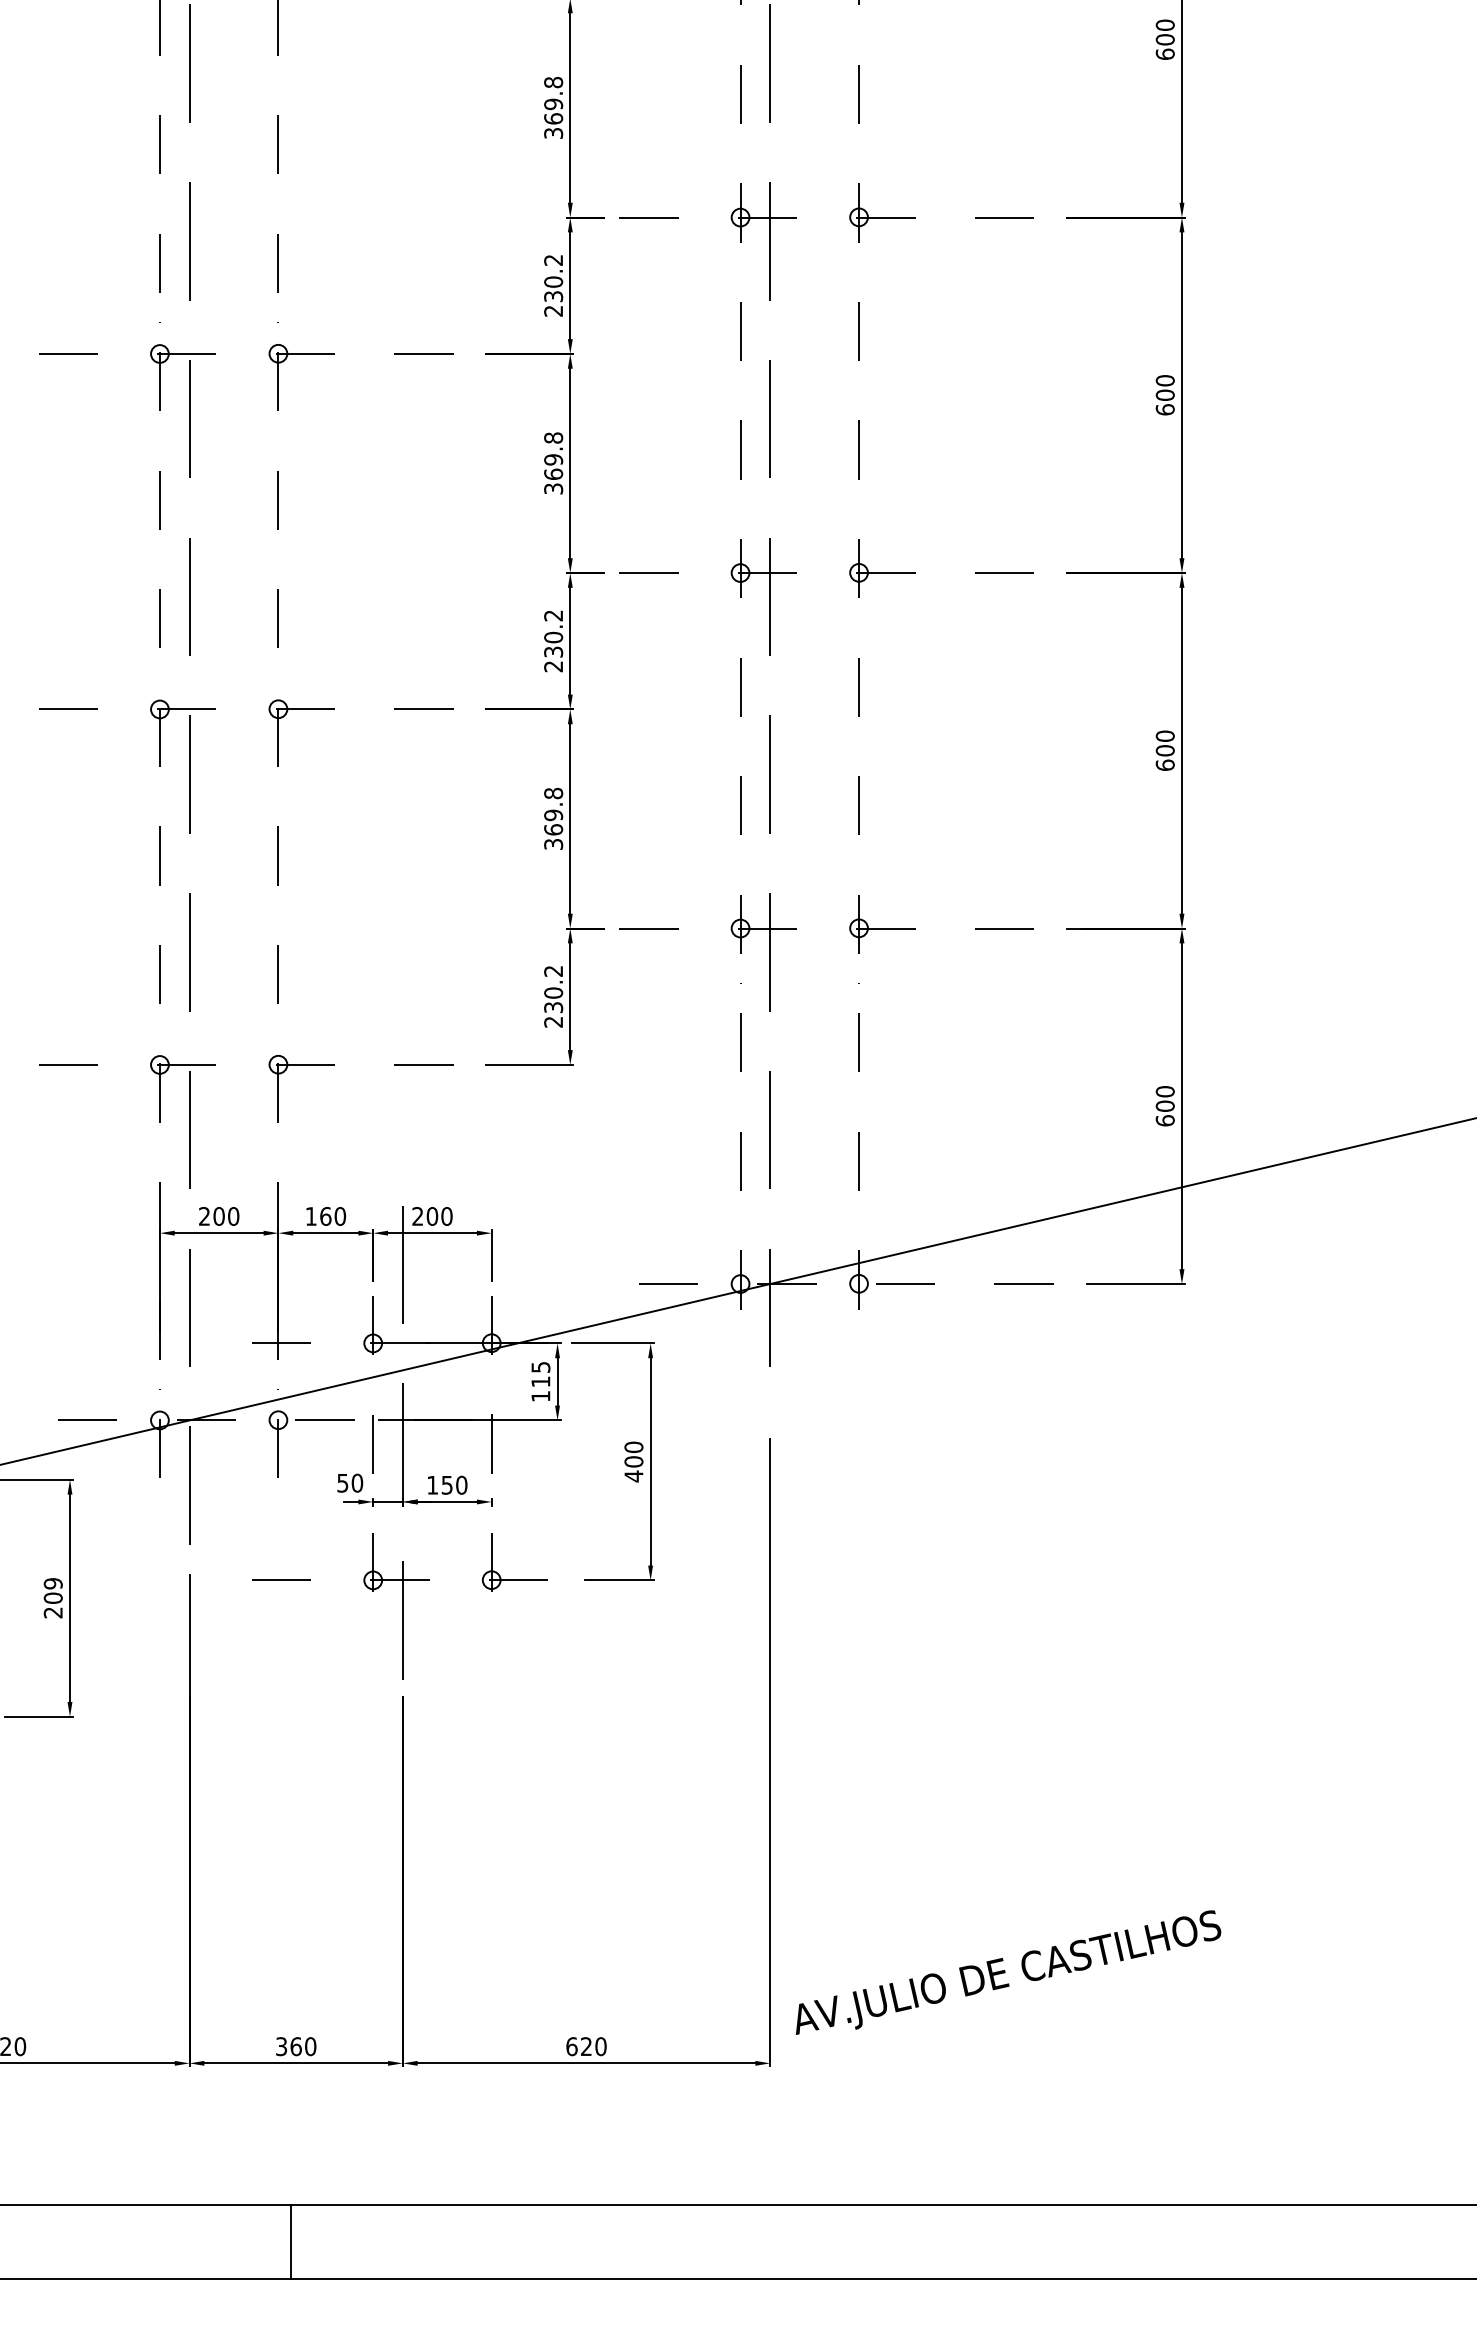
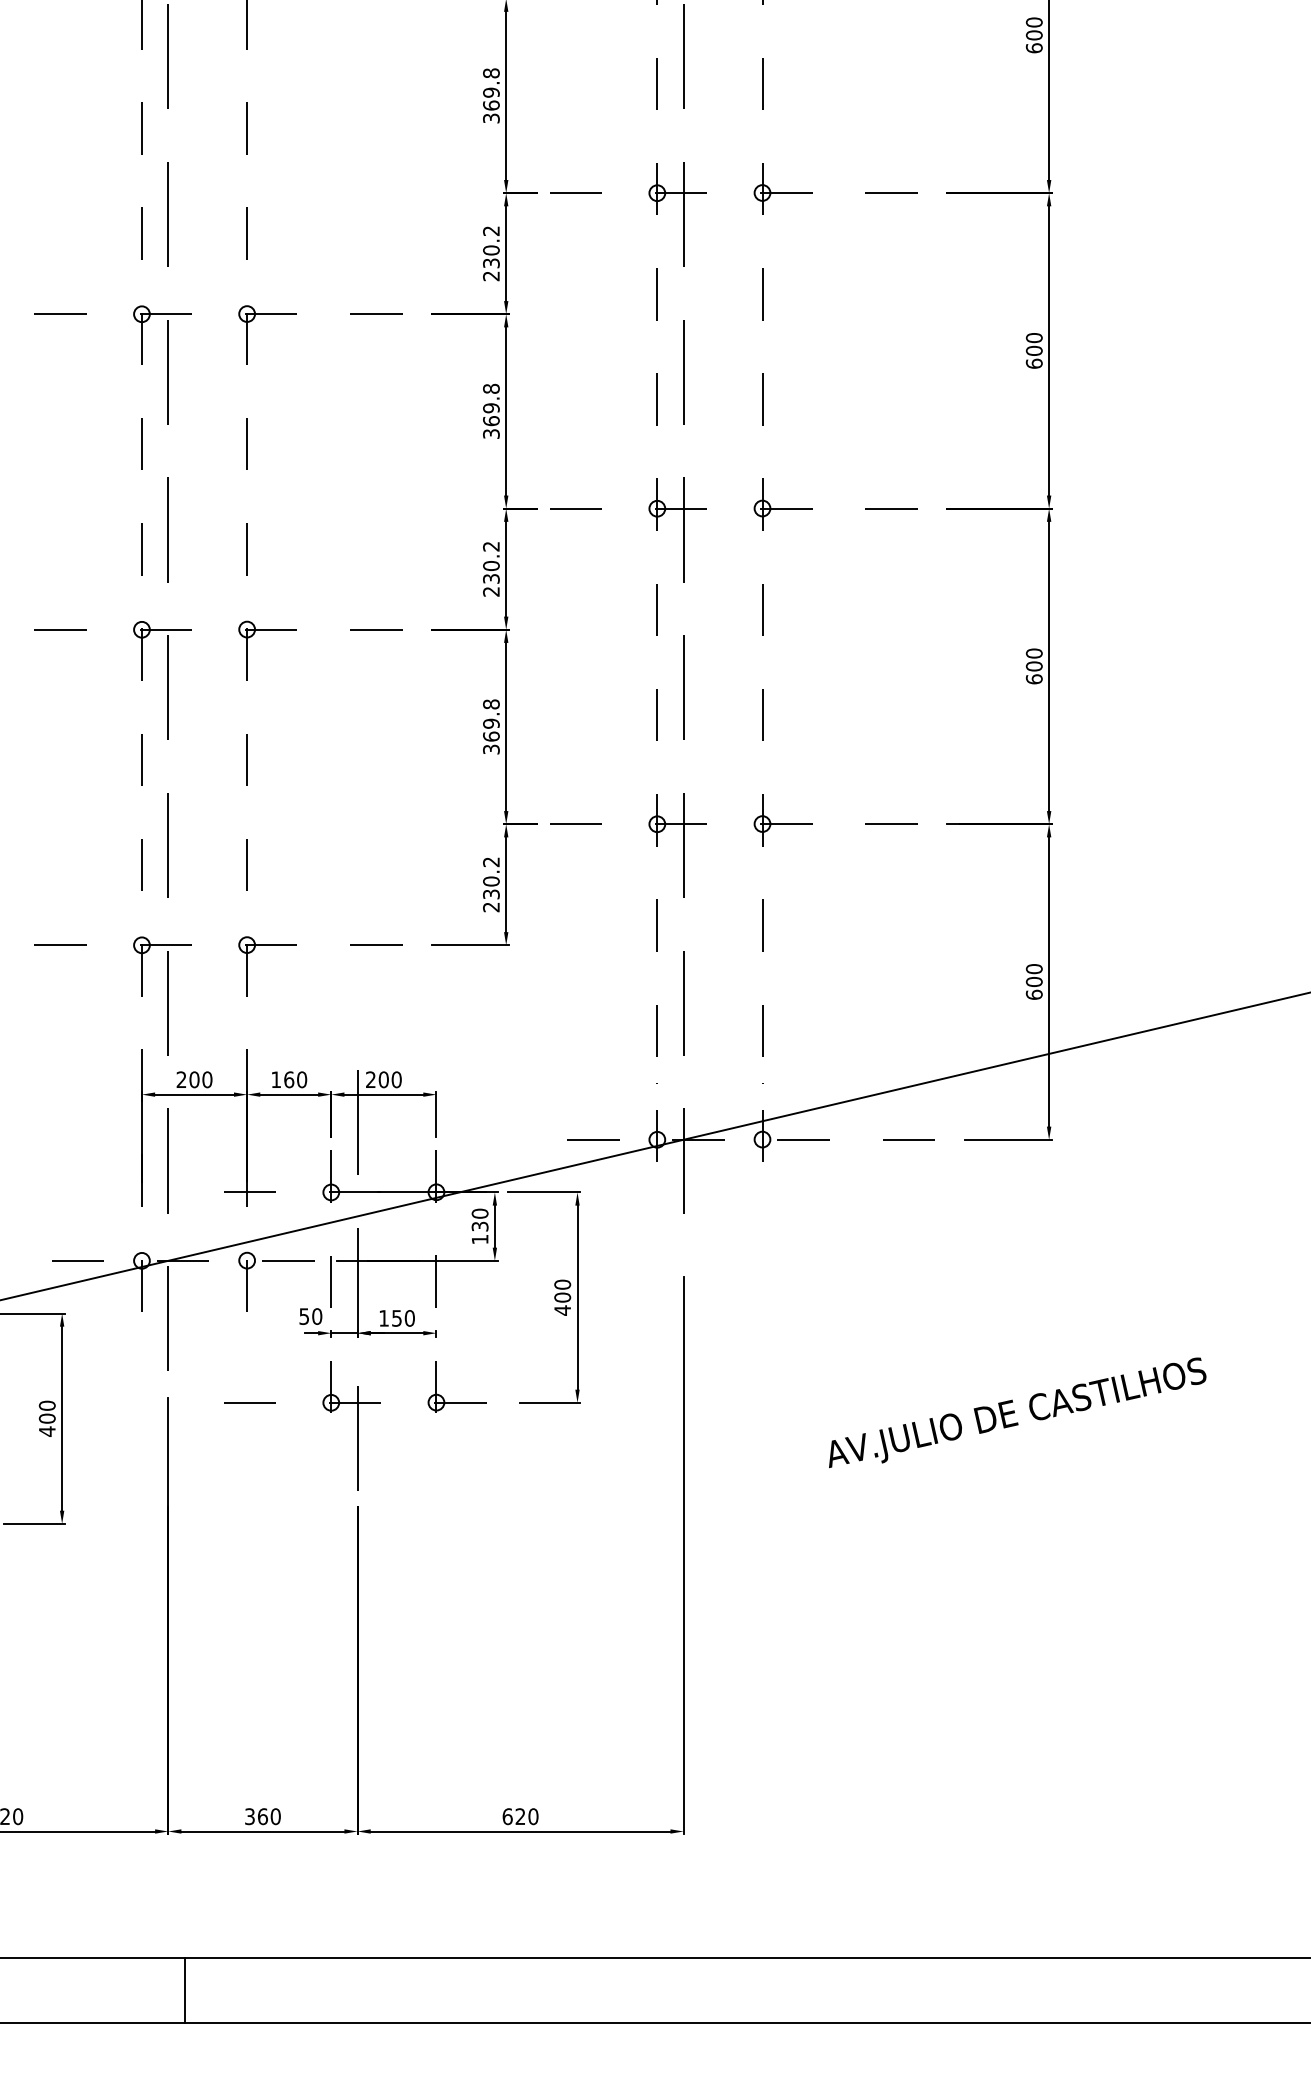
text: (540, 1374) -> (479, 1220), 115 -> 130
text: (52, 1598) -> (46, 1418), 209 -> 400
text: (1008, 1972) -> (1017, 1412), moved
line: (290, 2242) -> (185, 1990), moved

